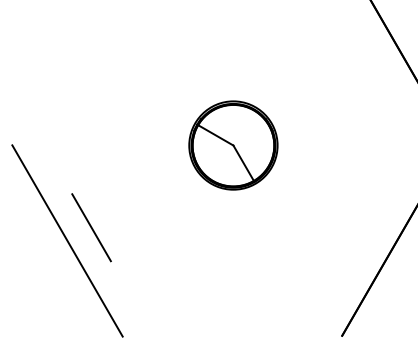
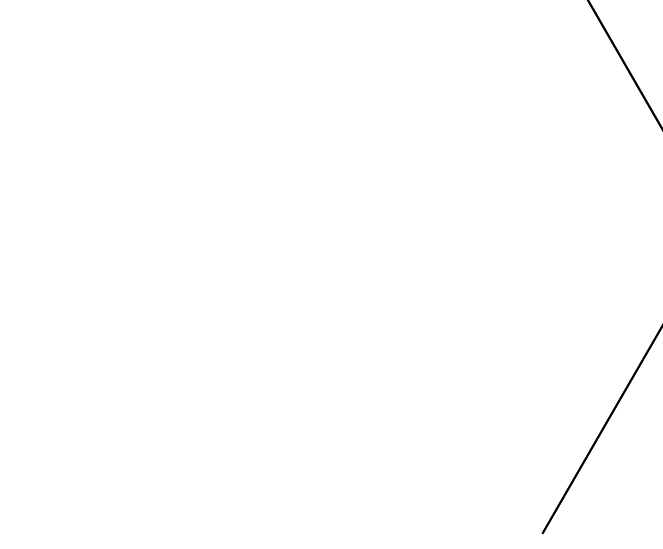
part: (233, 145) -> (370, 230), removed
line: (91, 227) -> (145, 360), removed
line: (67, 240) -> (106, 381), removed

